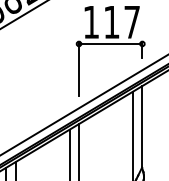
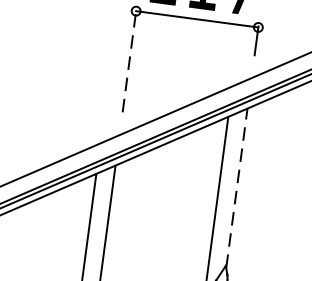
line: (79, 69) -> (130, 60), solid -> dashed
line: (142, 126) -> (237, 186), solid -> dashed

